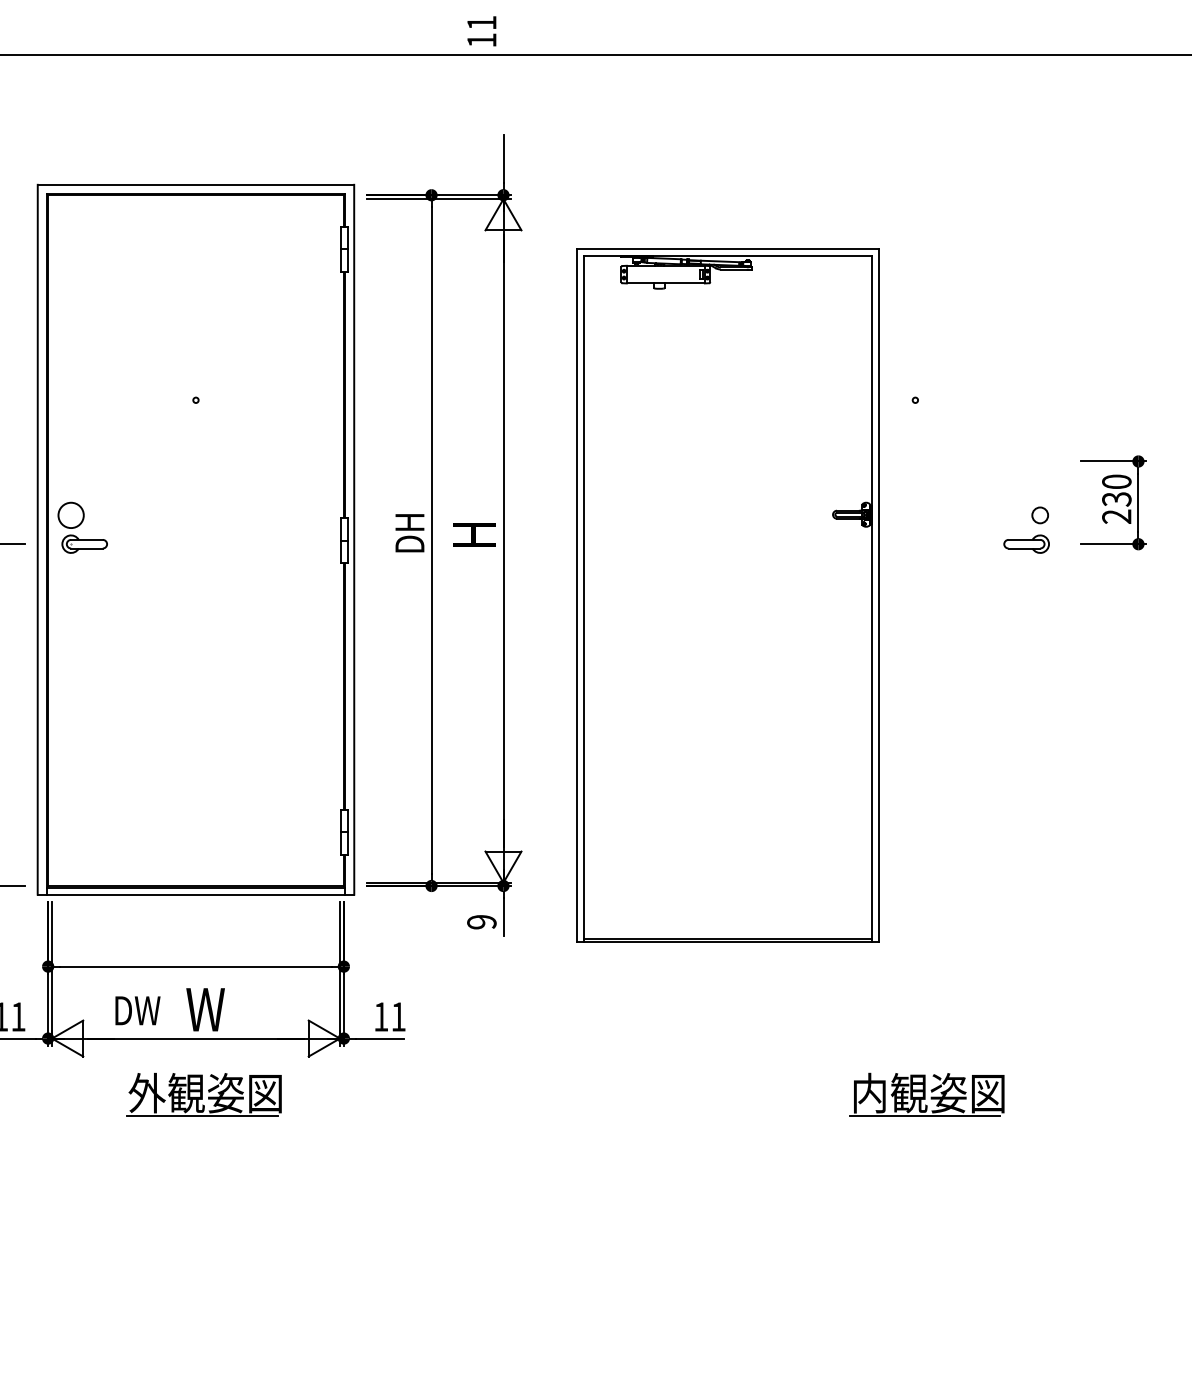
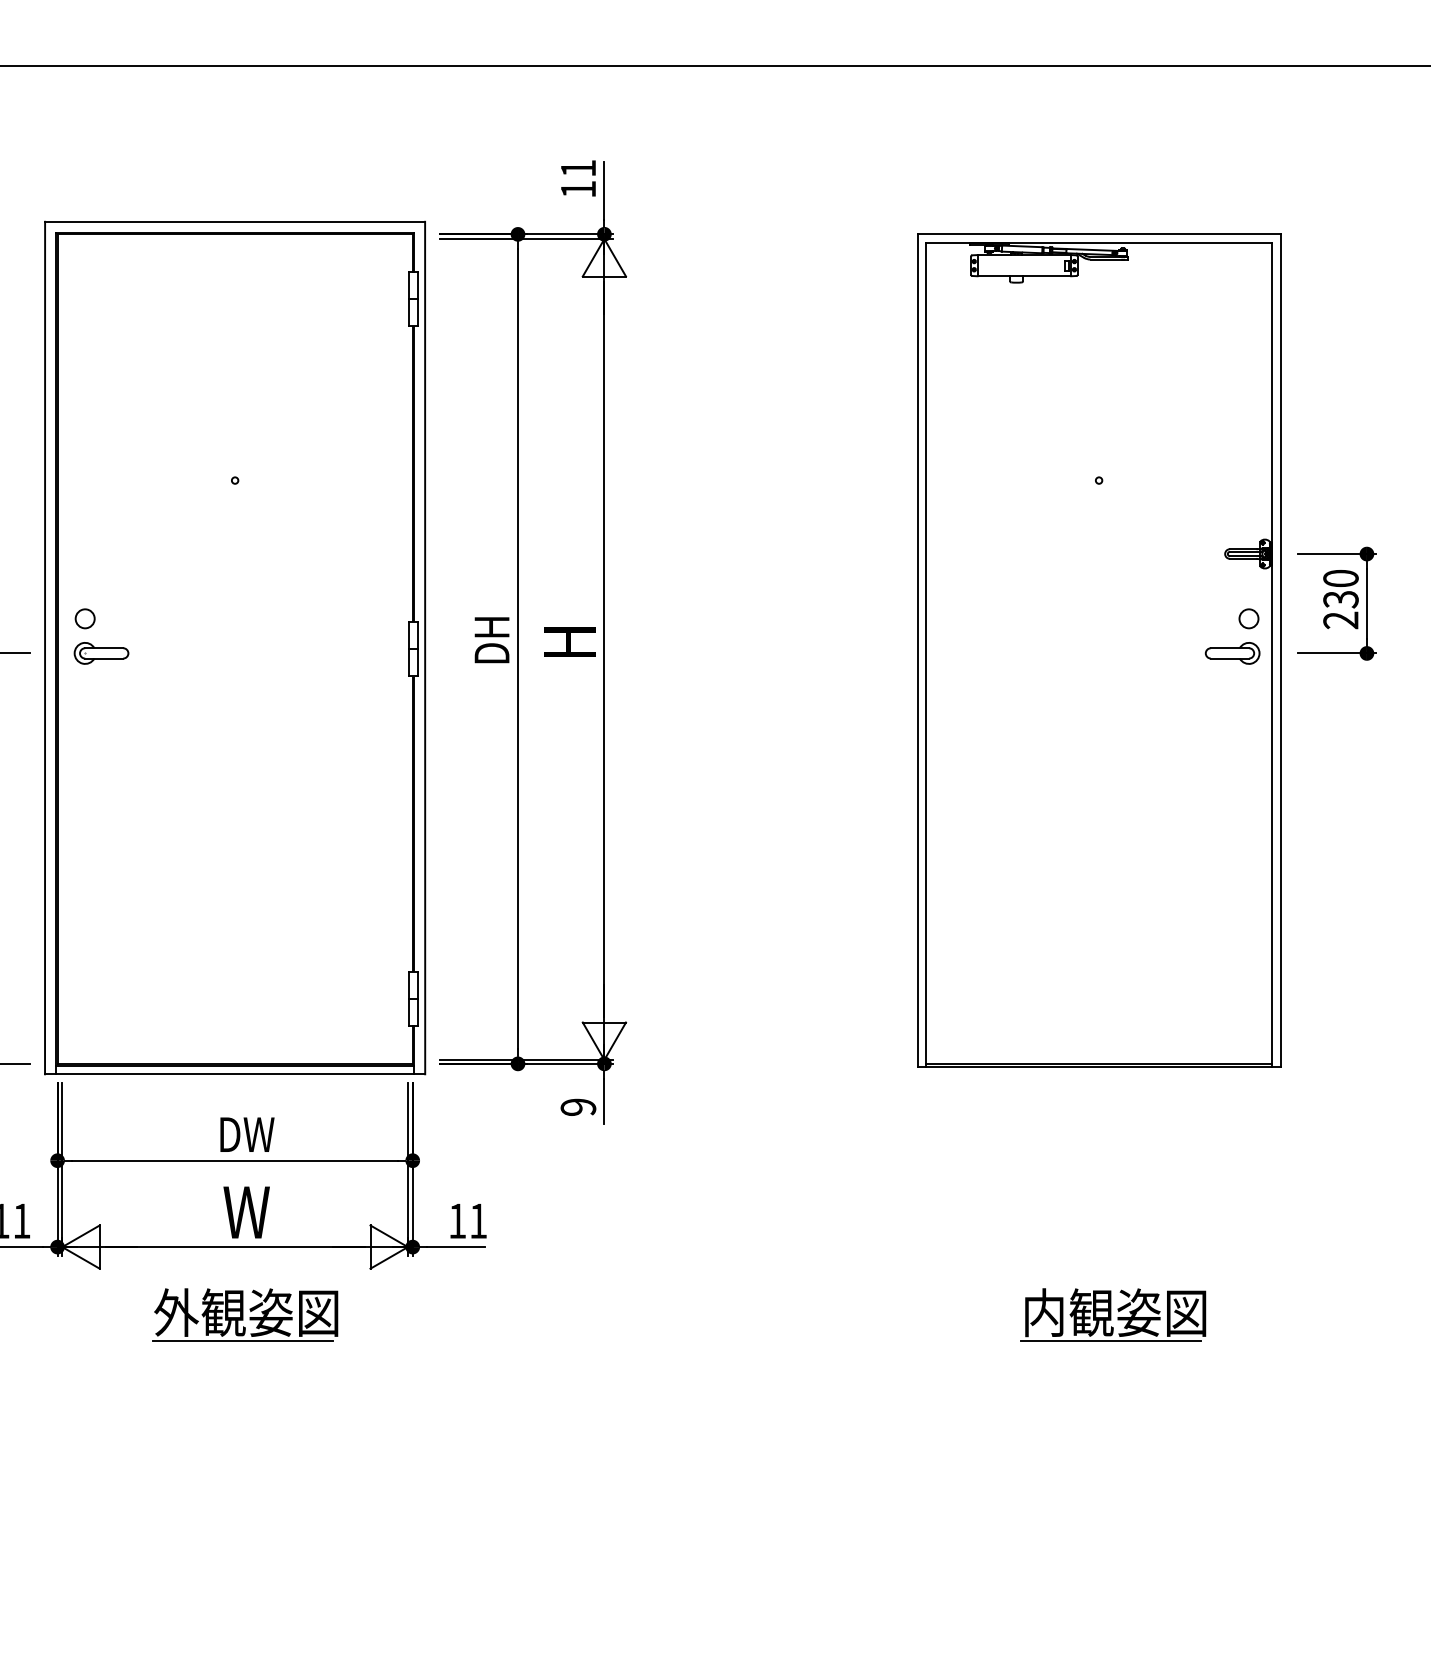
text: (481, 31) -> (578, 178), moved
circle: (70, 515) -> (84, 618), size x0.62
part: (728, 595) -> (1099, 650), moved
text: (138, 1010) -> (247, 1134), moved

